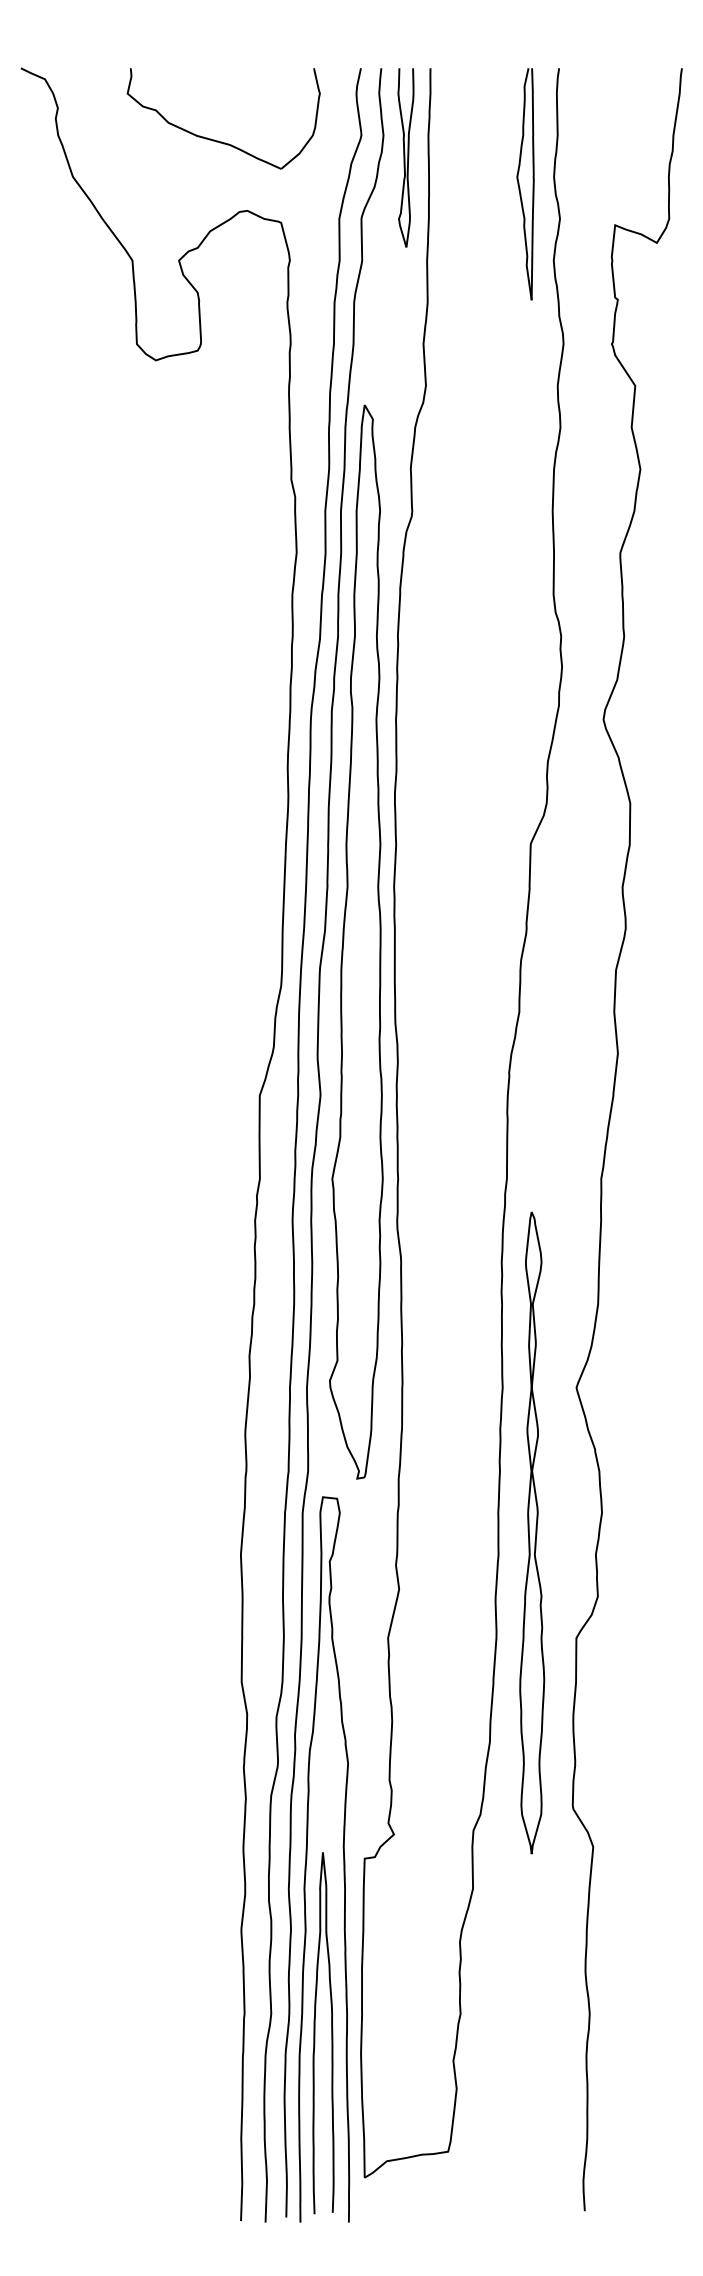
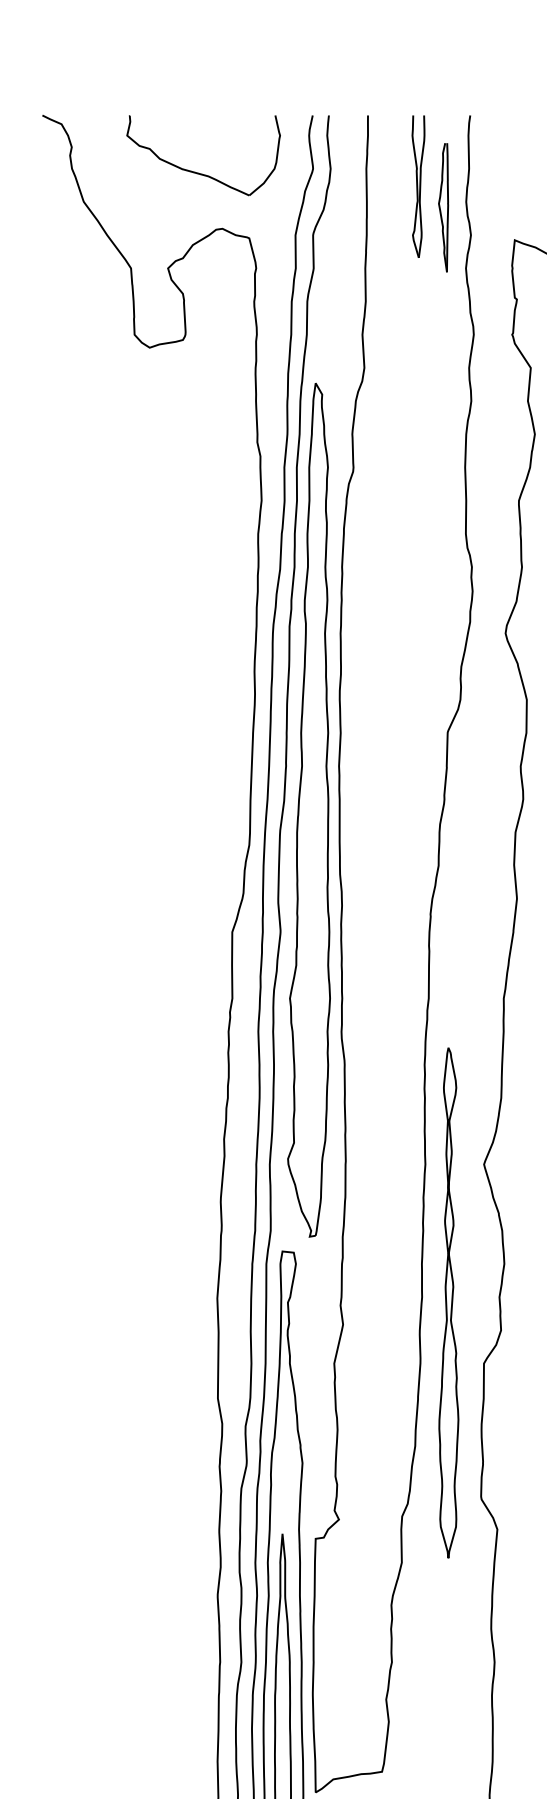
part: (405, 157) -> (418, 186), moved
part: (525, 184) -> (443, 207), size x0.7
part: (532, 1532) -> (449, 1302), moved

